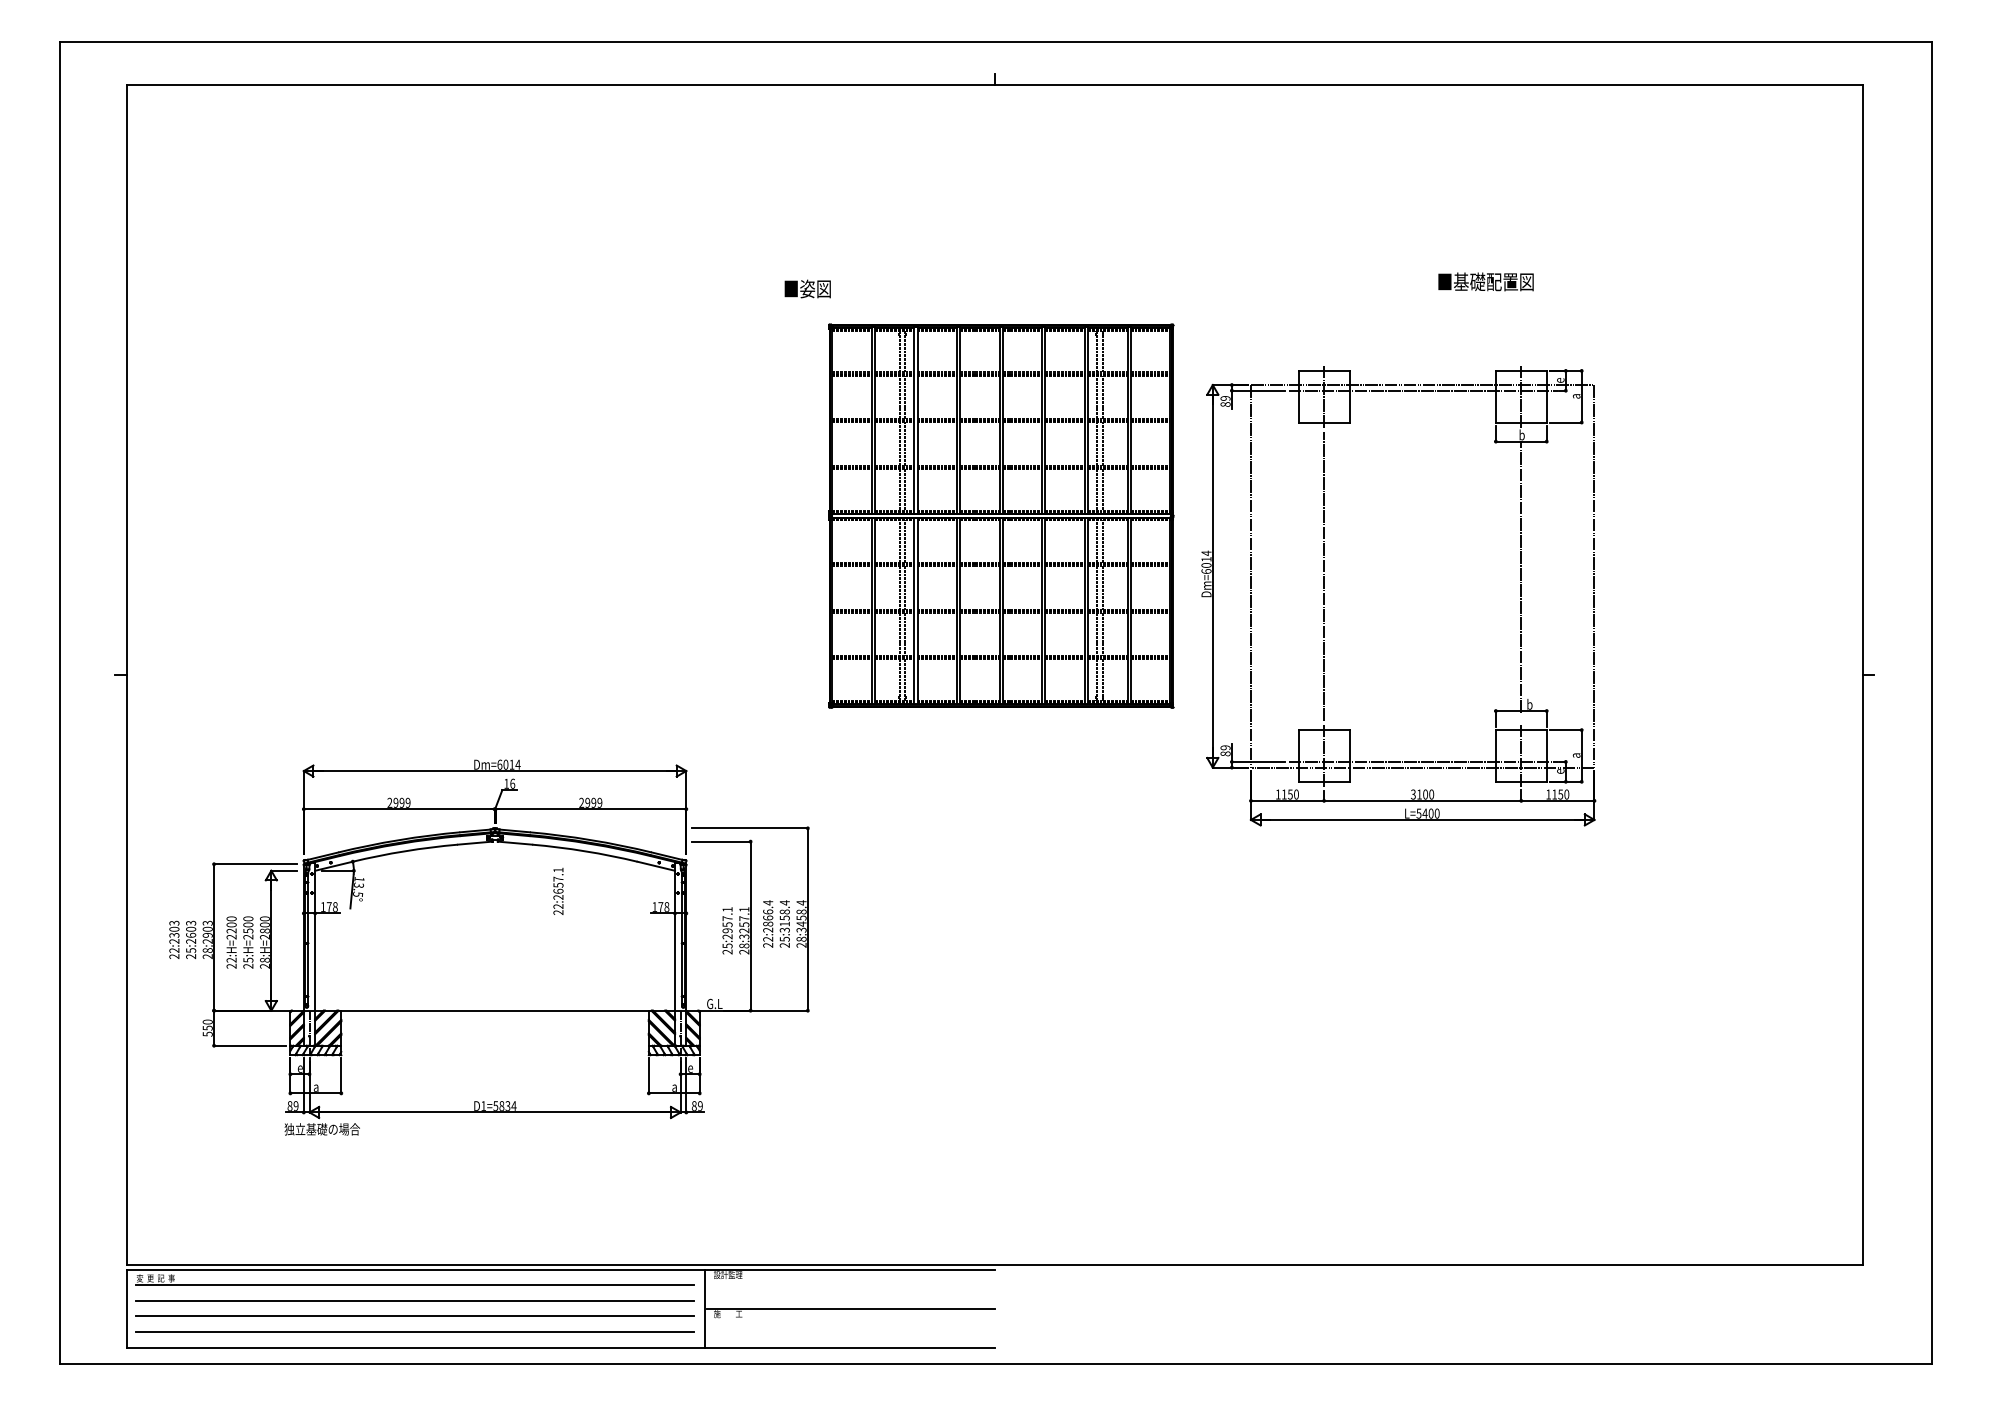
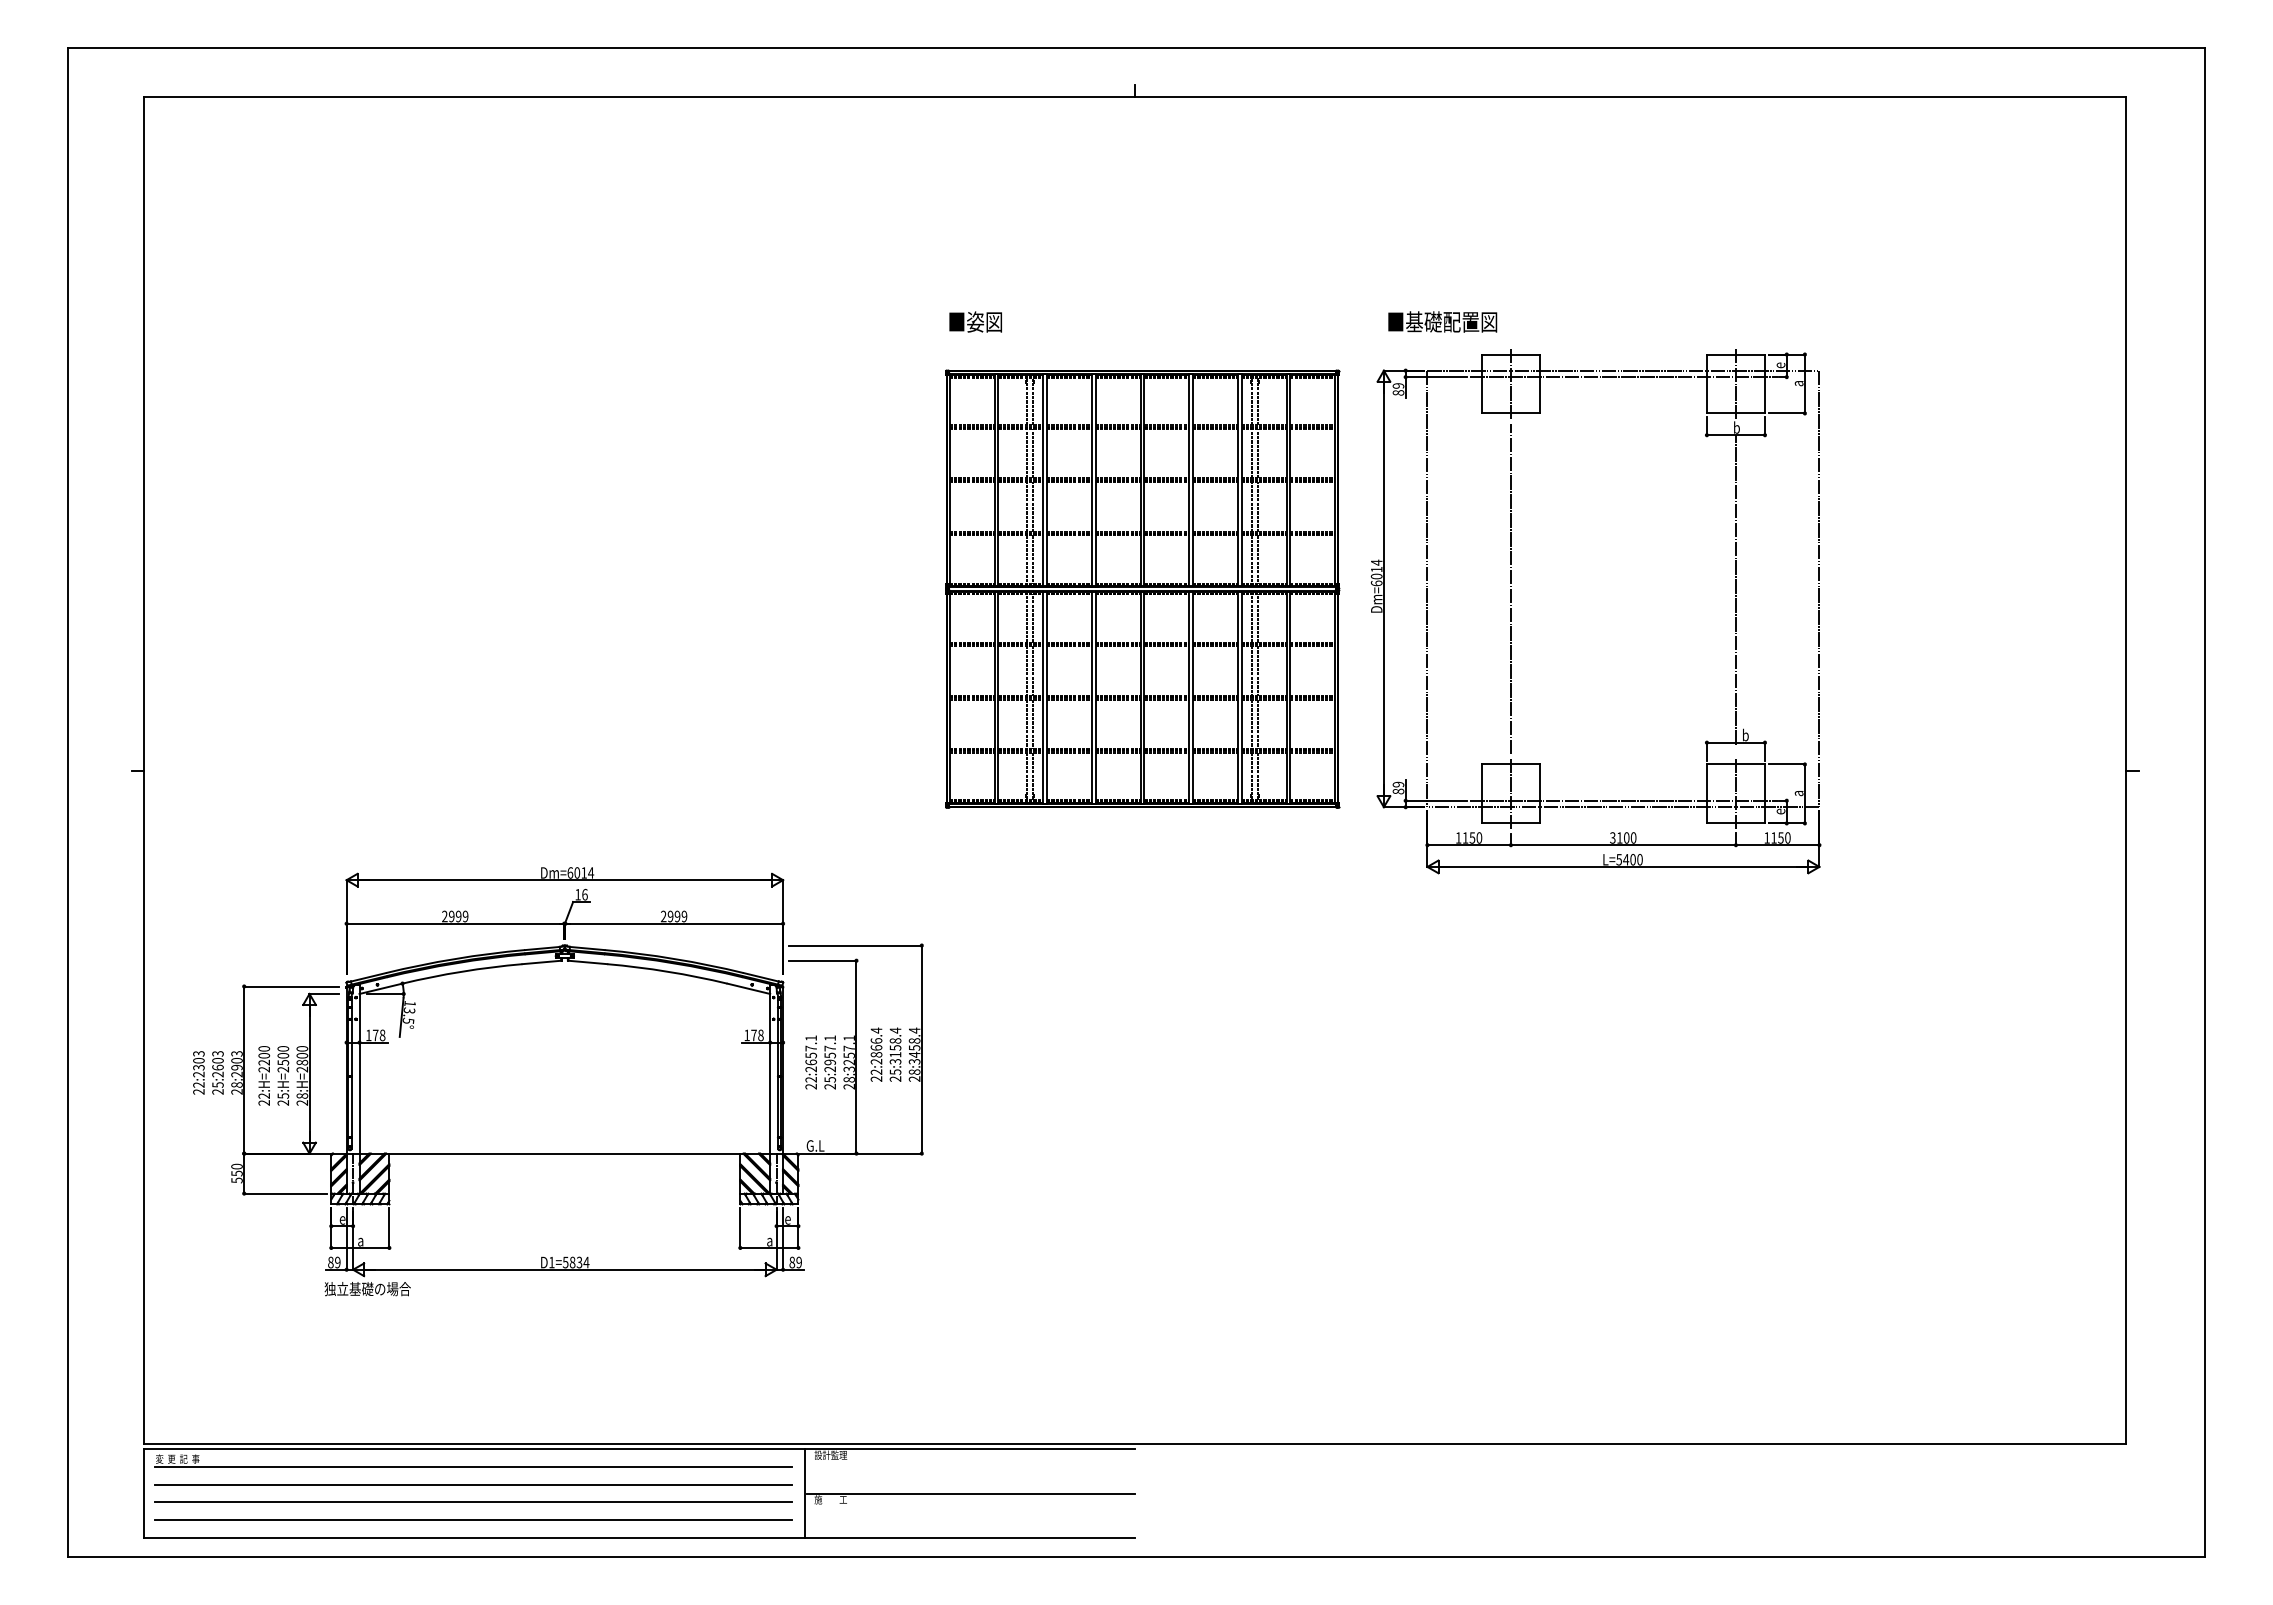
text: (1485, 281) -> (1442, 321), moved
text: (807, 288) -> (975, 321), moved
part: (1324, 596) -> (1511, 611), moved
text: (557, 891) -> (810, 1062), moved

